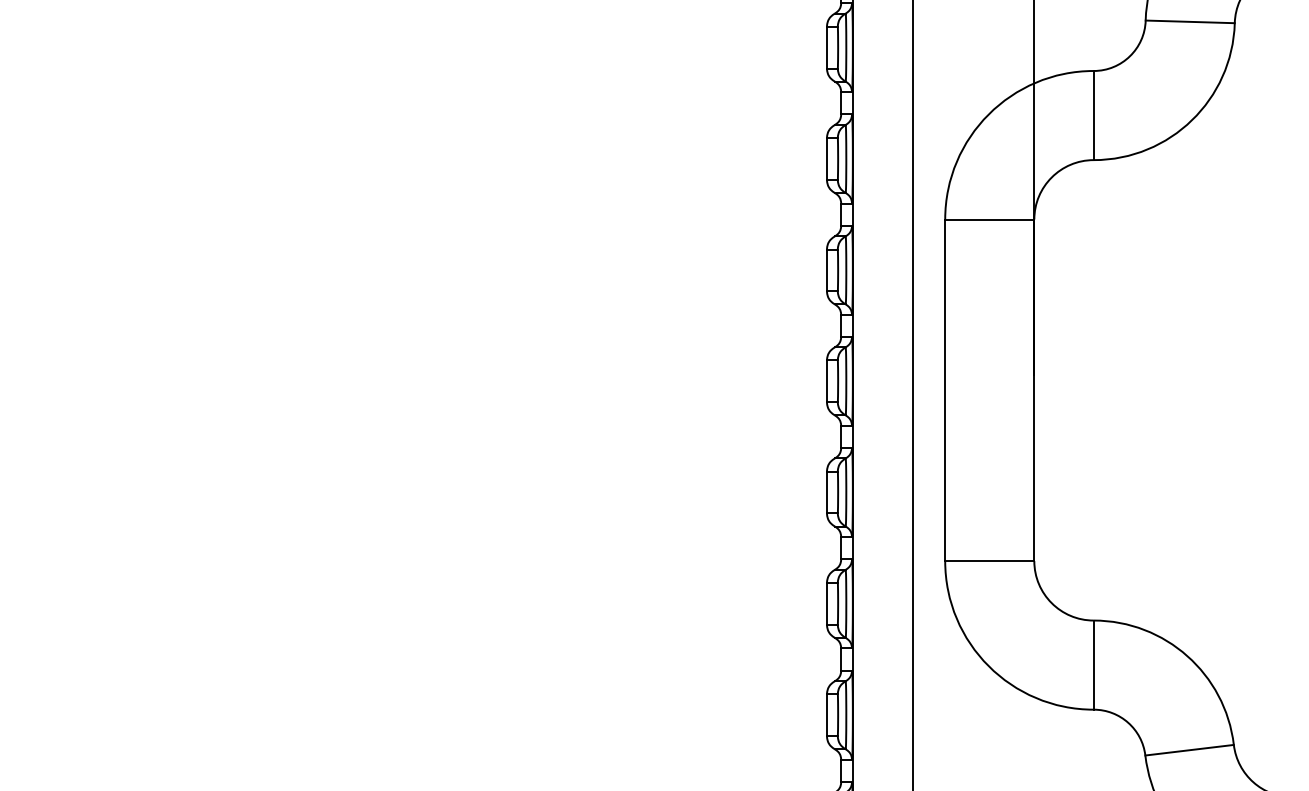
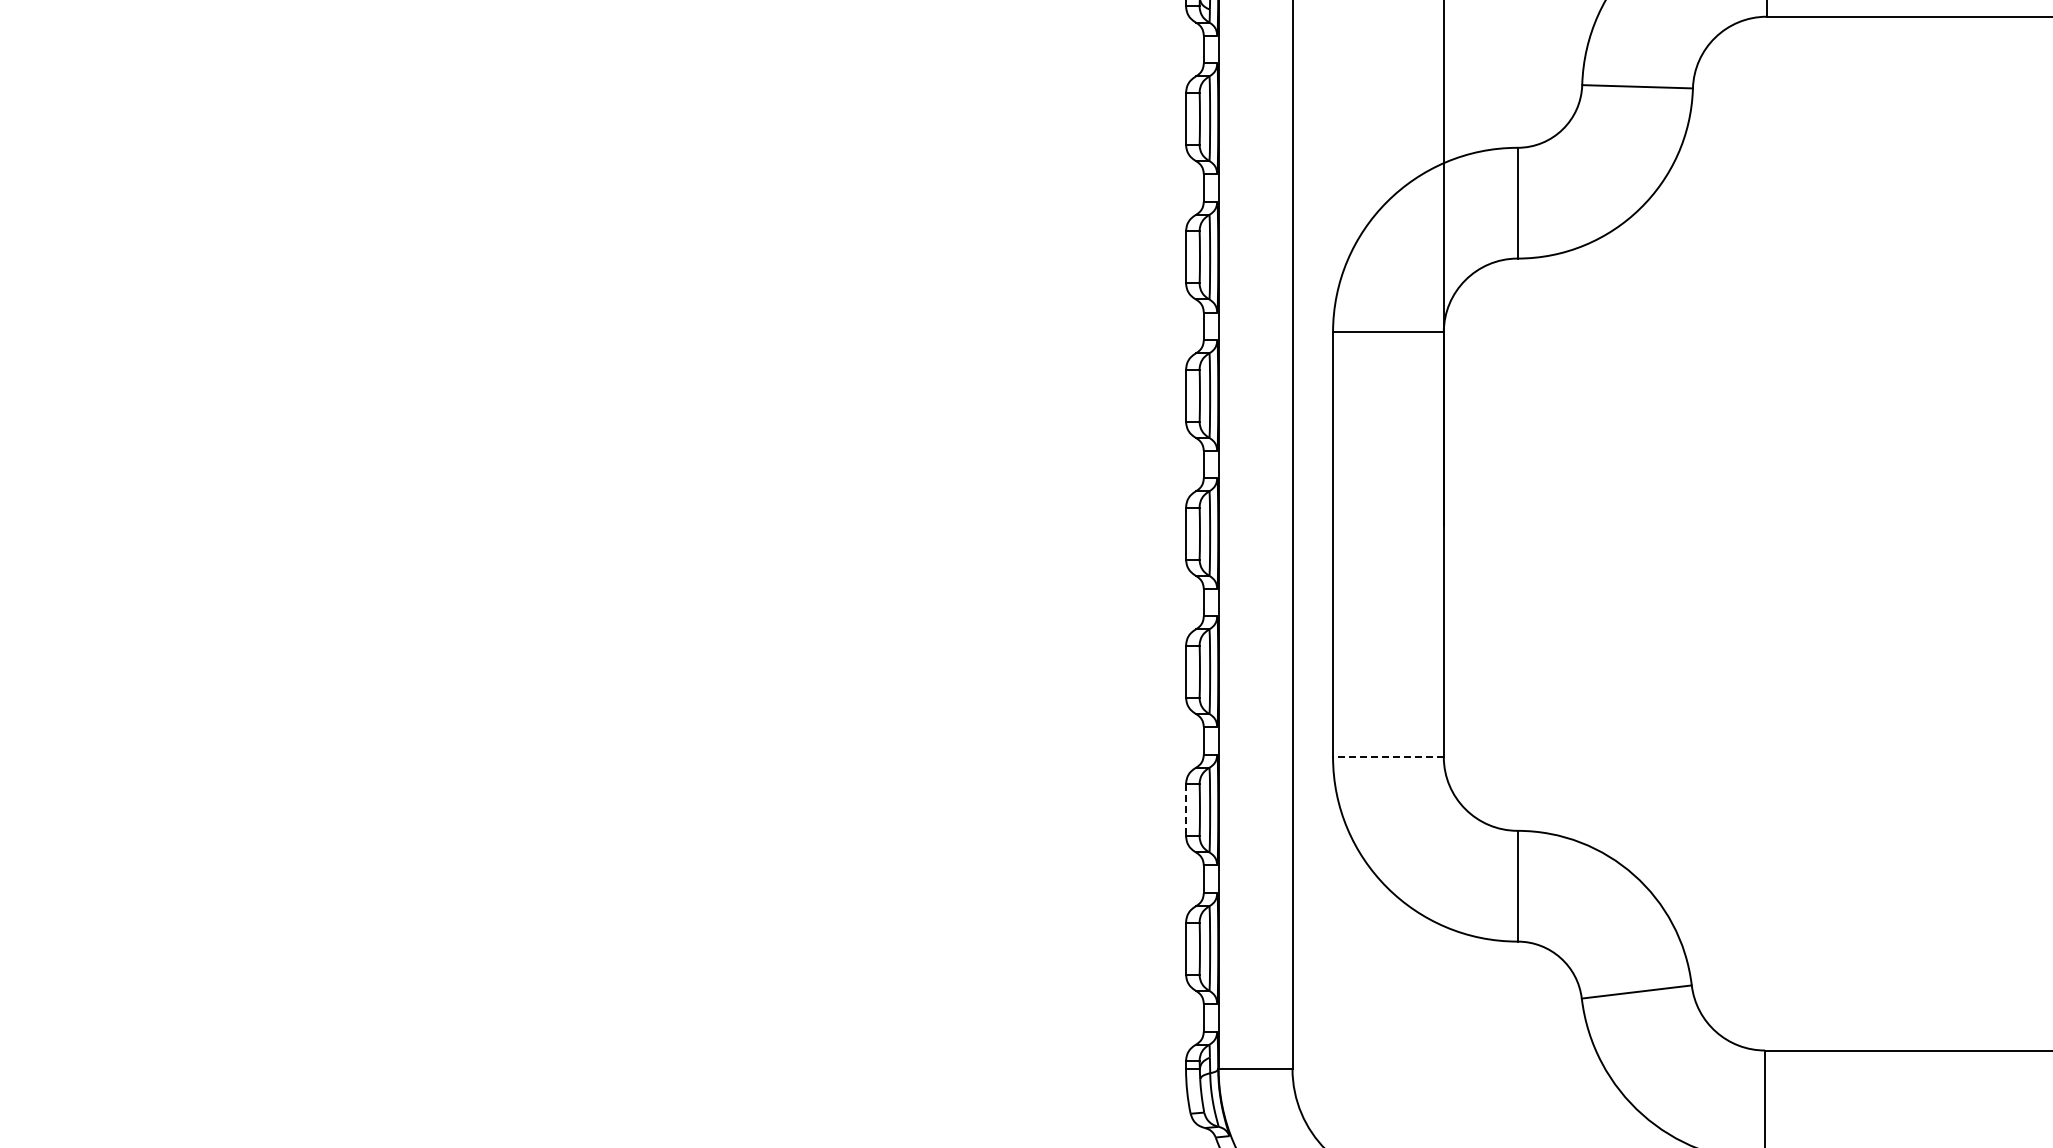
line: (989, 561) -> (1387, 757), solid -> dashed
line: (827, 604) -> (1186, 810), solid -> dashed

